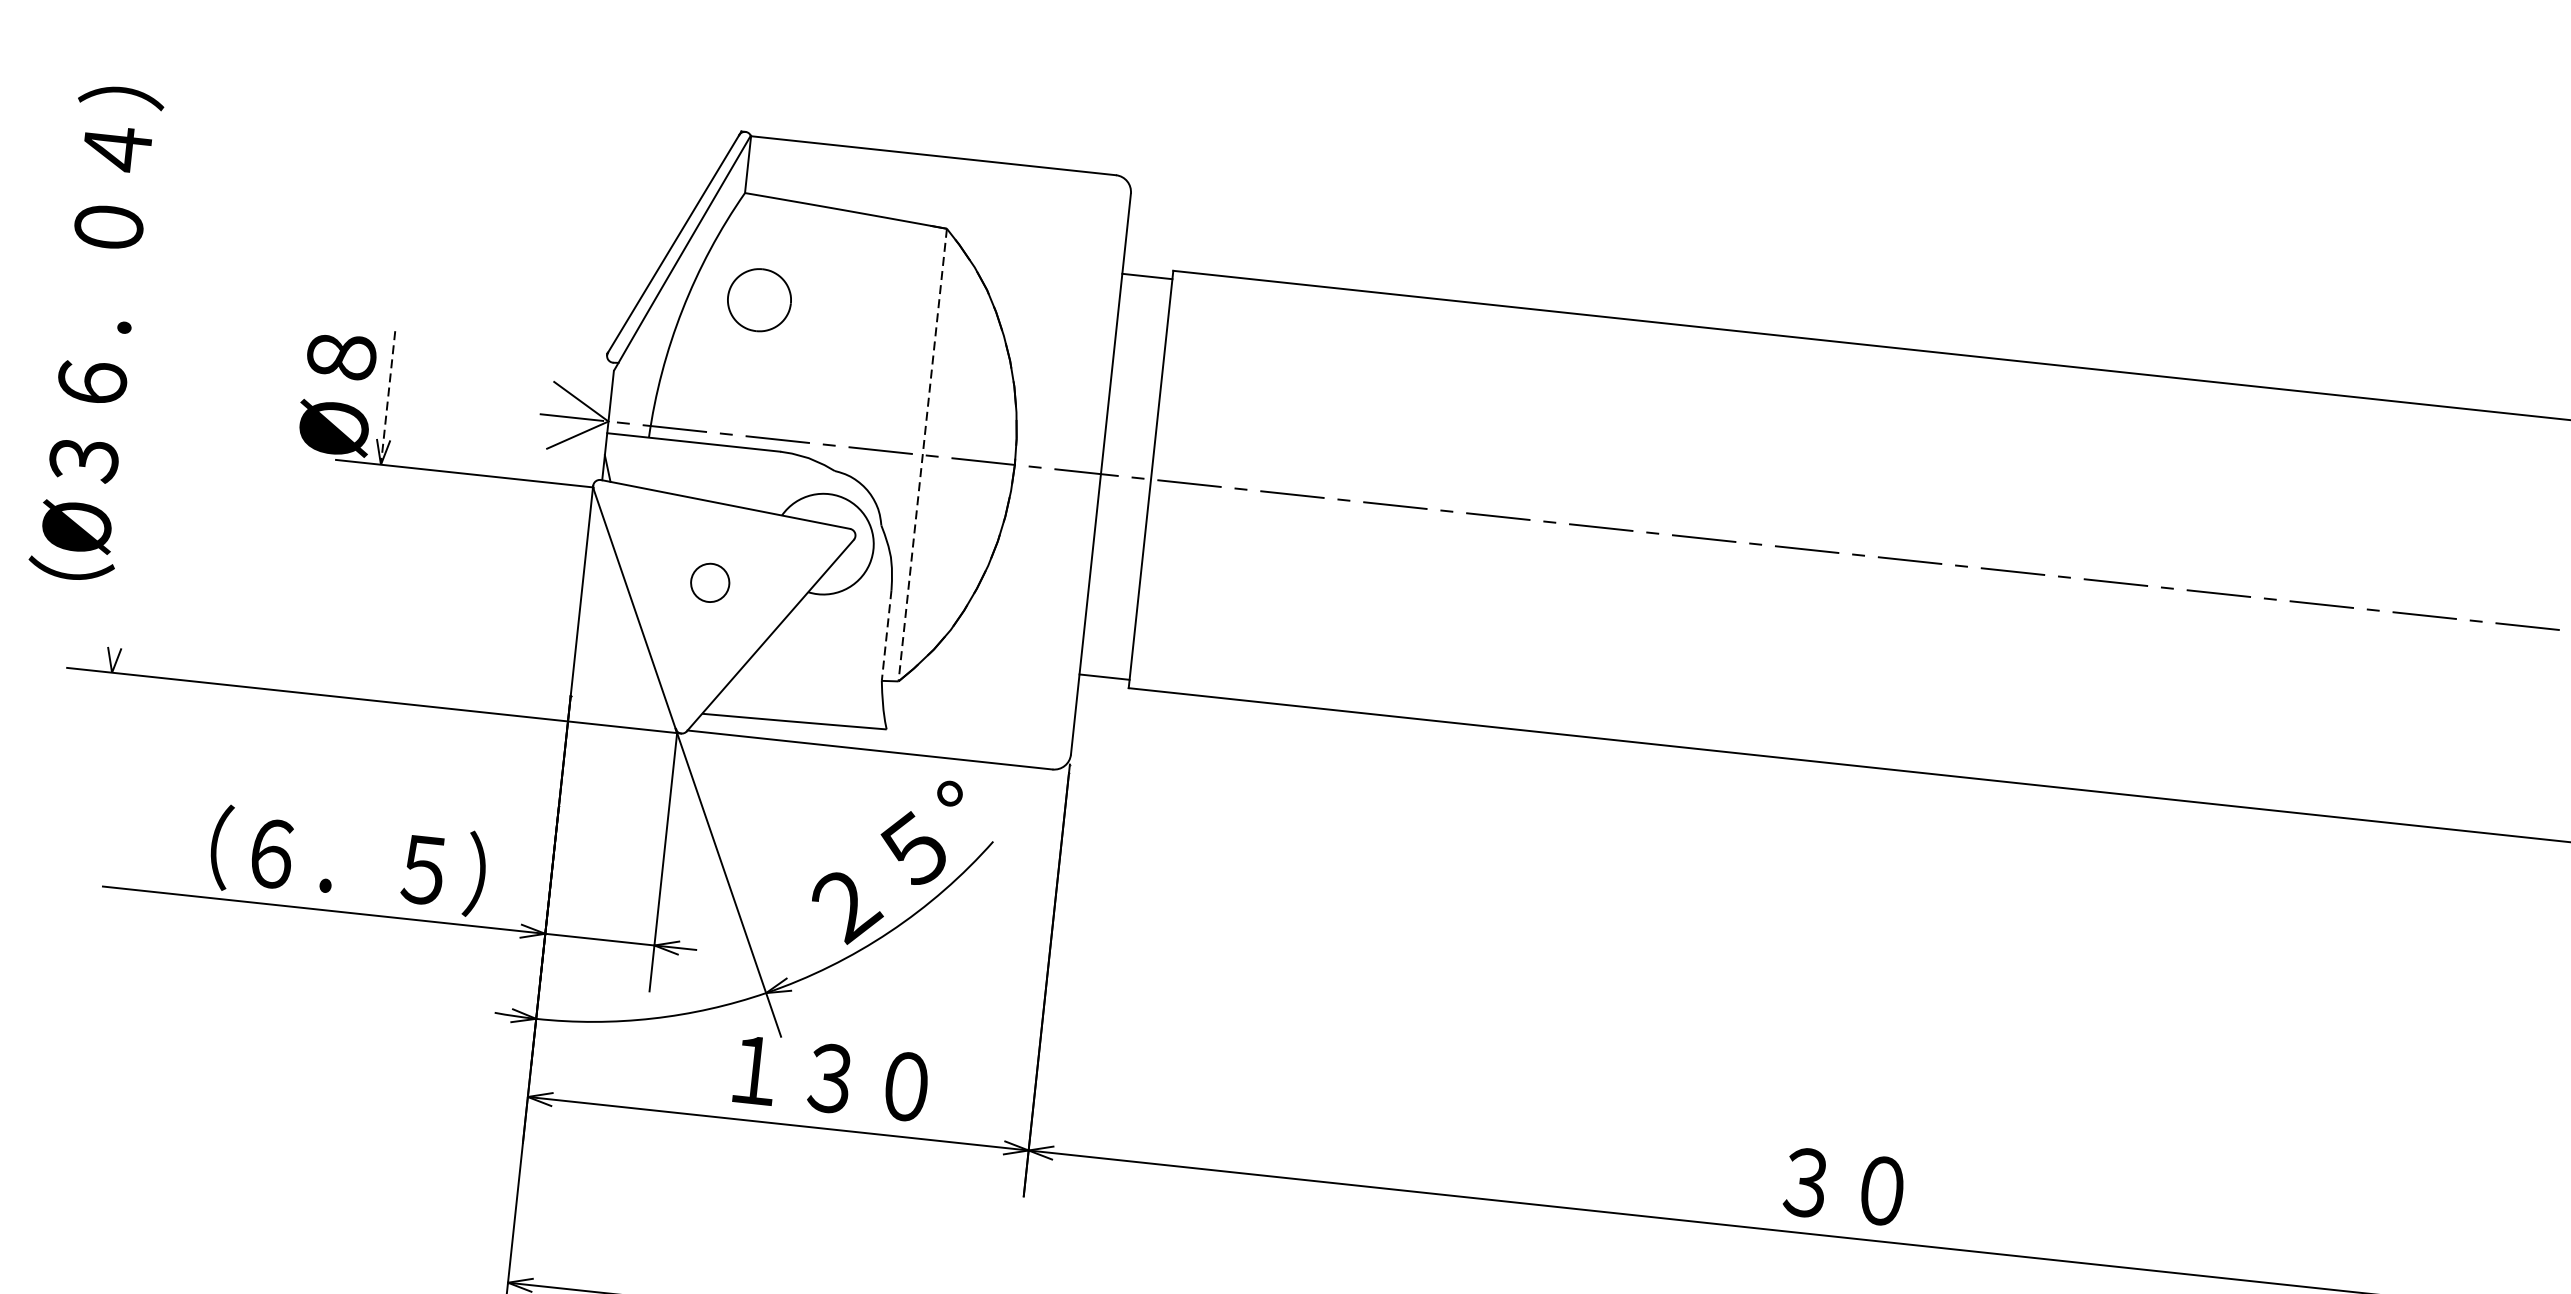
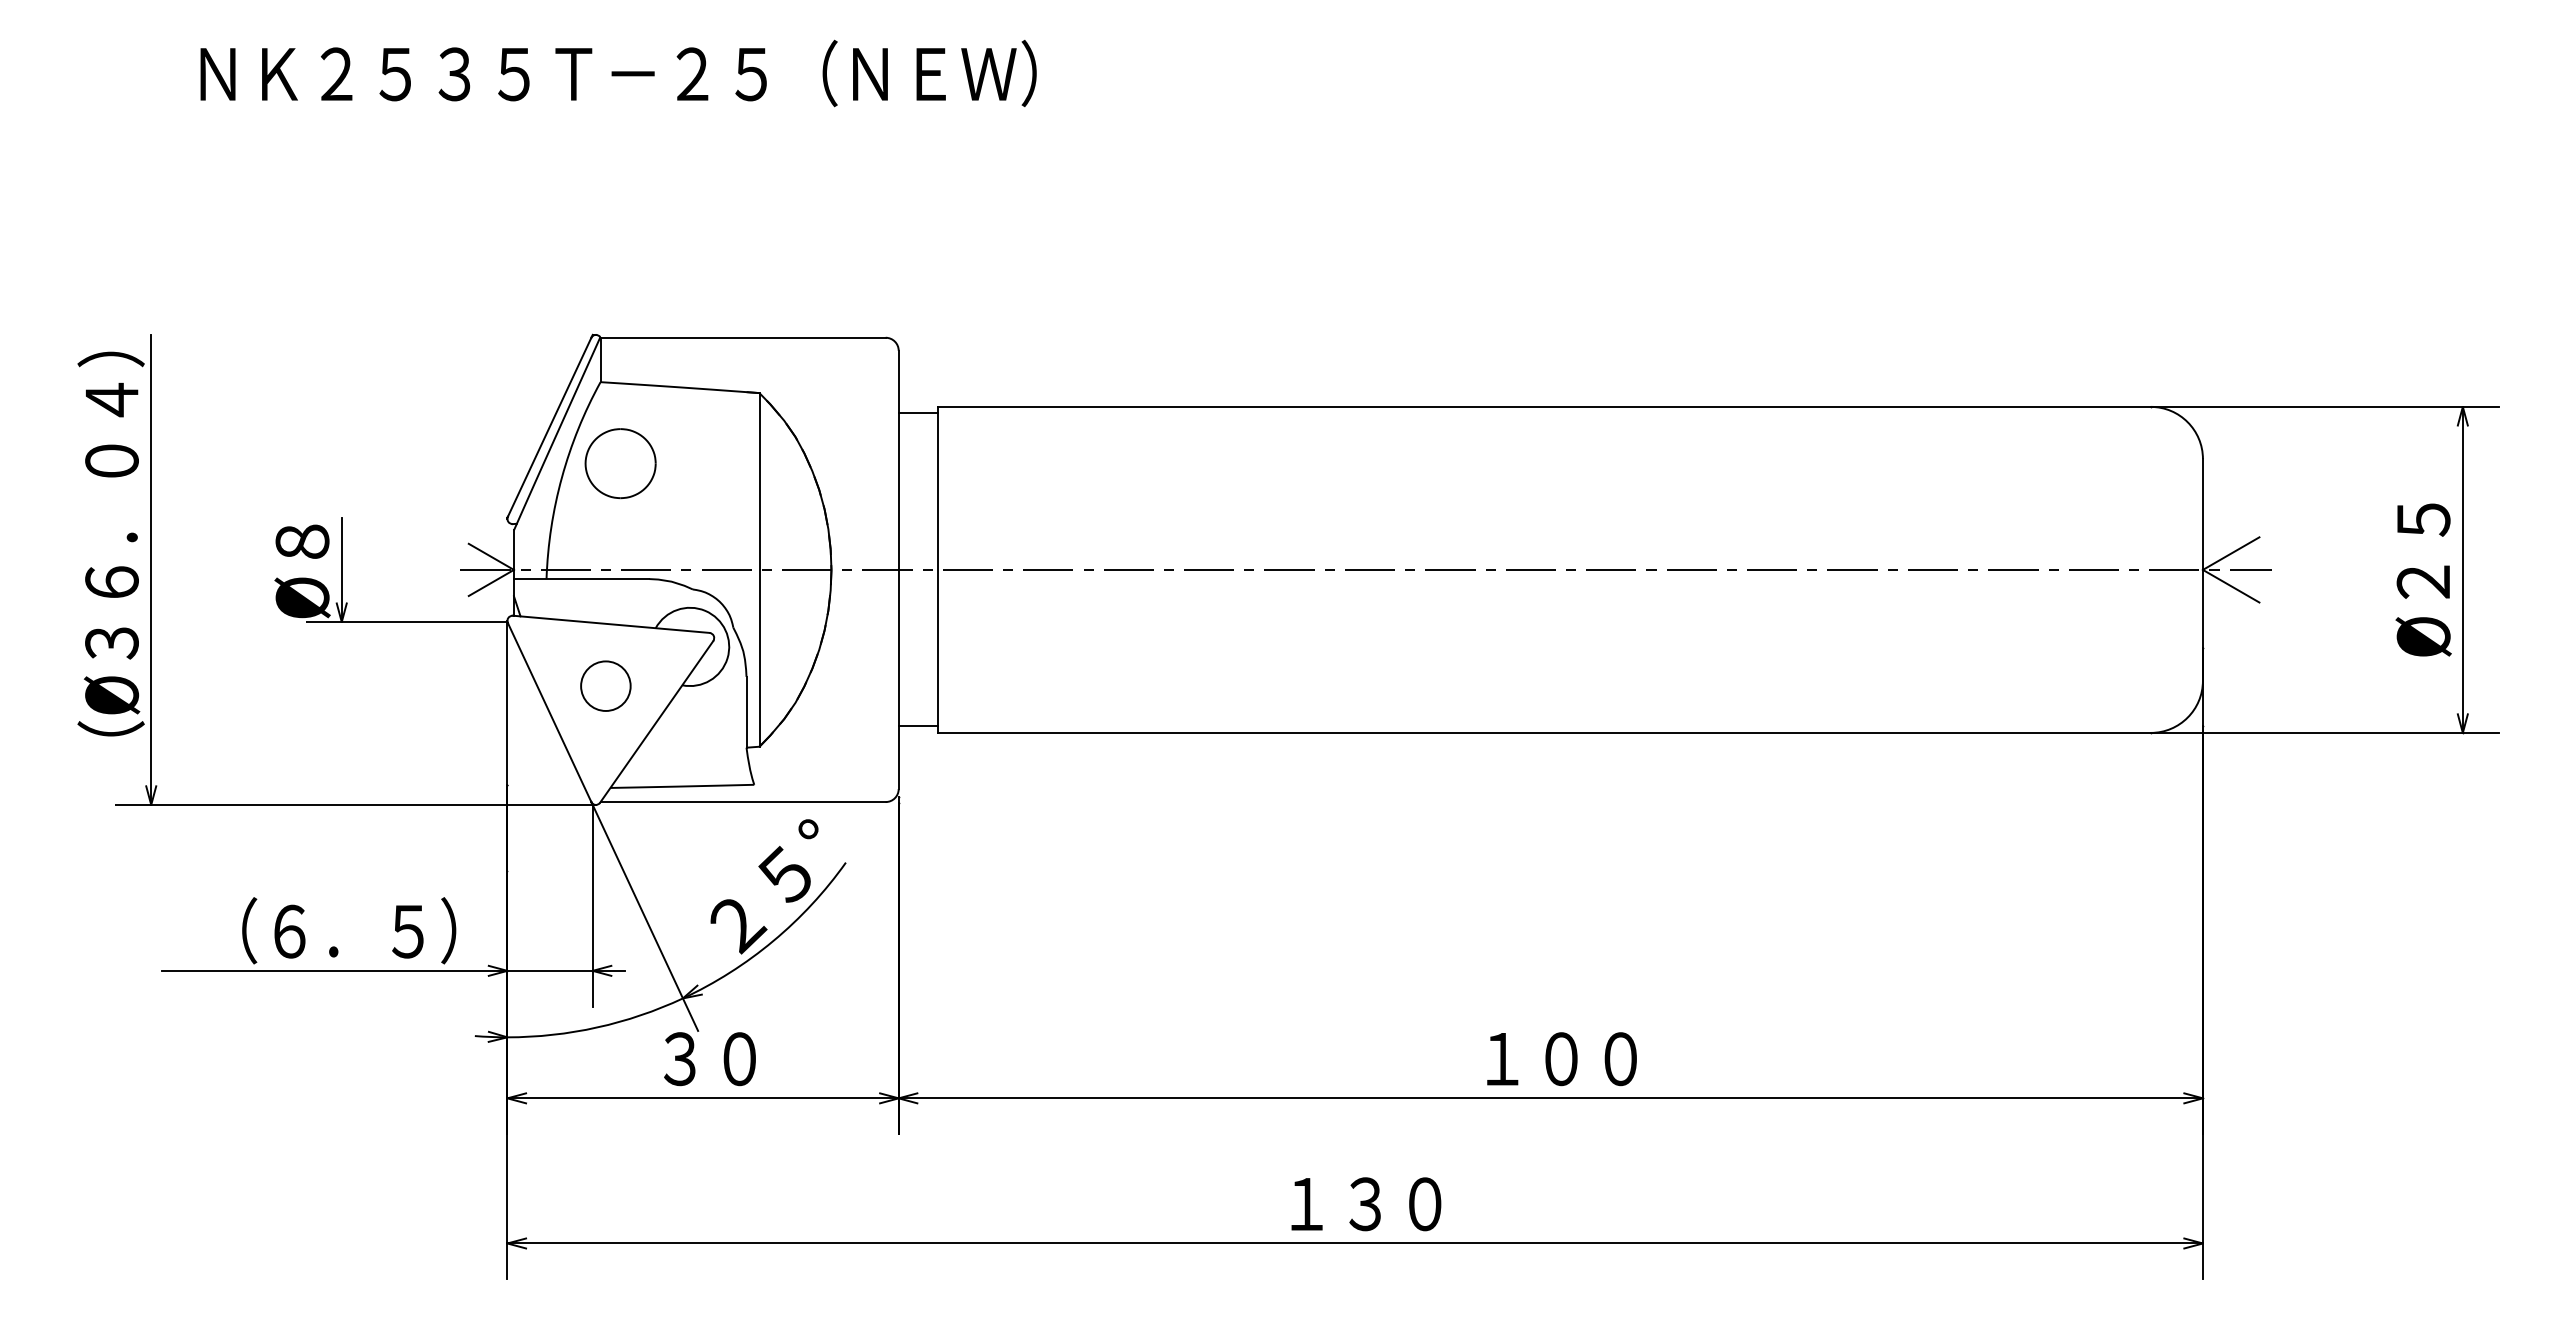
part: (759, 299) -> (620, 463), size x1.43
line: (144, 371) -> (151, 569), added
line: (387, 398) -> (341, 570), dashed -> solid
line: (922, 454) -> (759, 569), dashed -> solid
circle: (709, 581) -> (605, 685), size x1.67
line: (886, 635) -> (746, 712), dashed -> solid
text: (830, 1078) -> (739, 1059), １３０ -> ３０
text: (1880, 1191) -> (1560, 1059), ３０ -> １００

